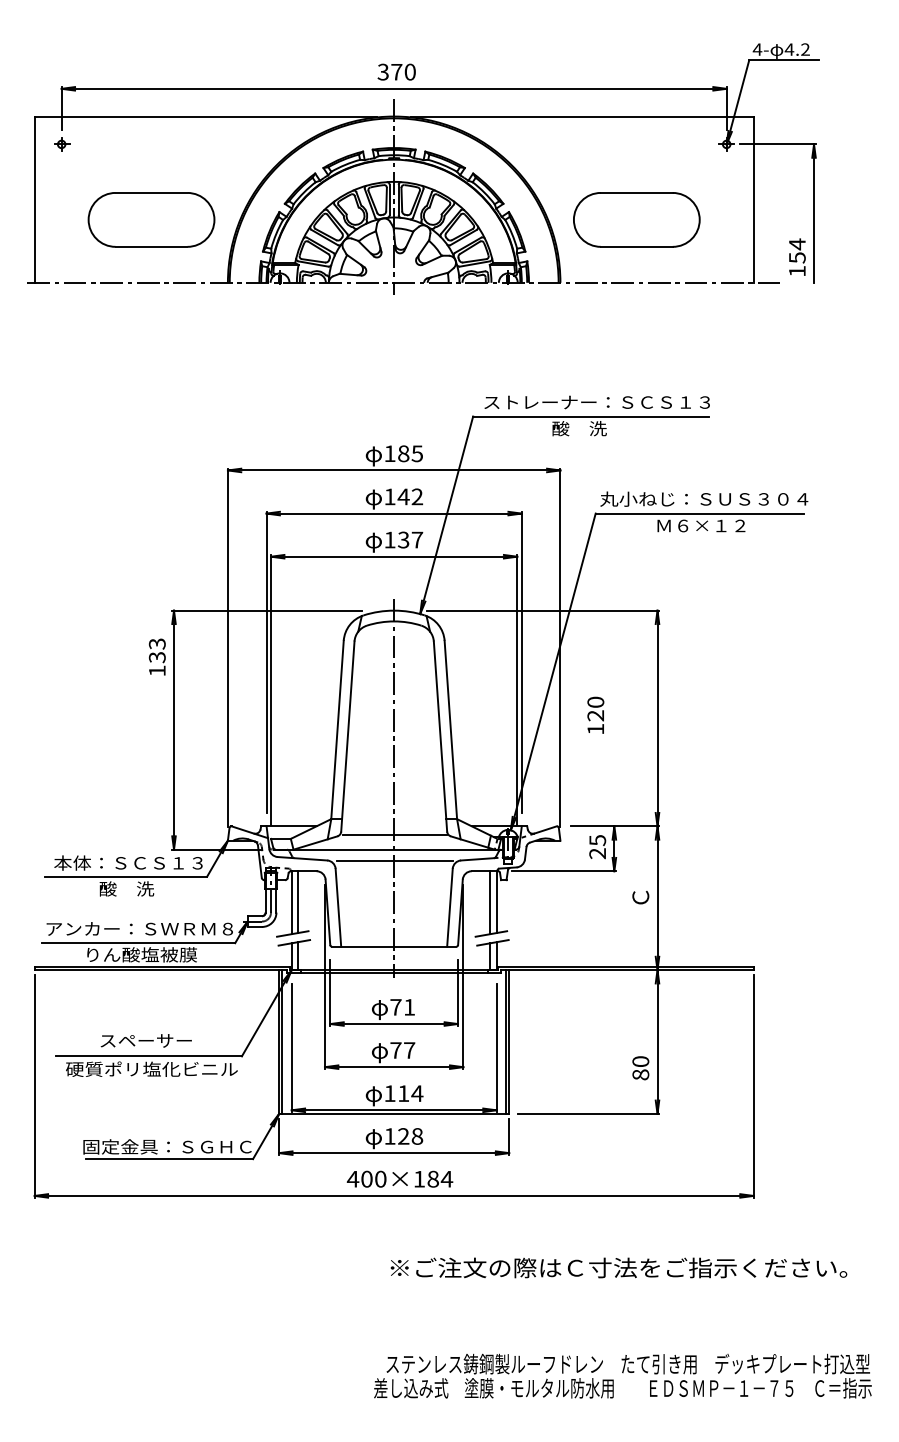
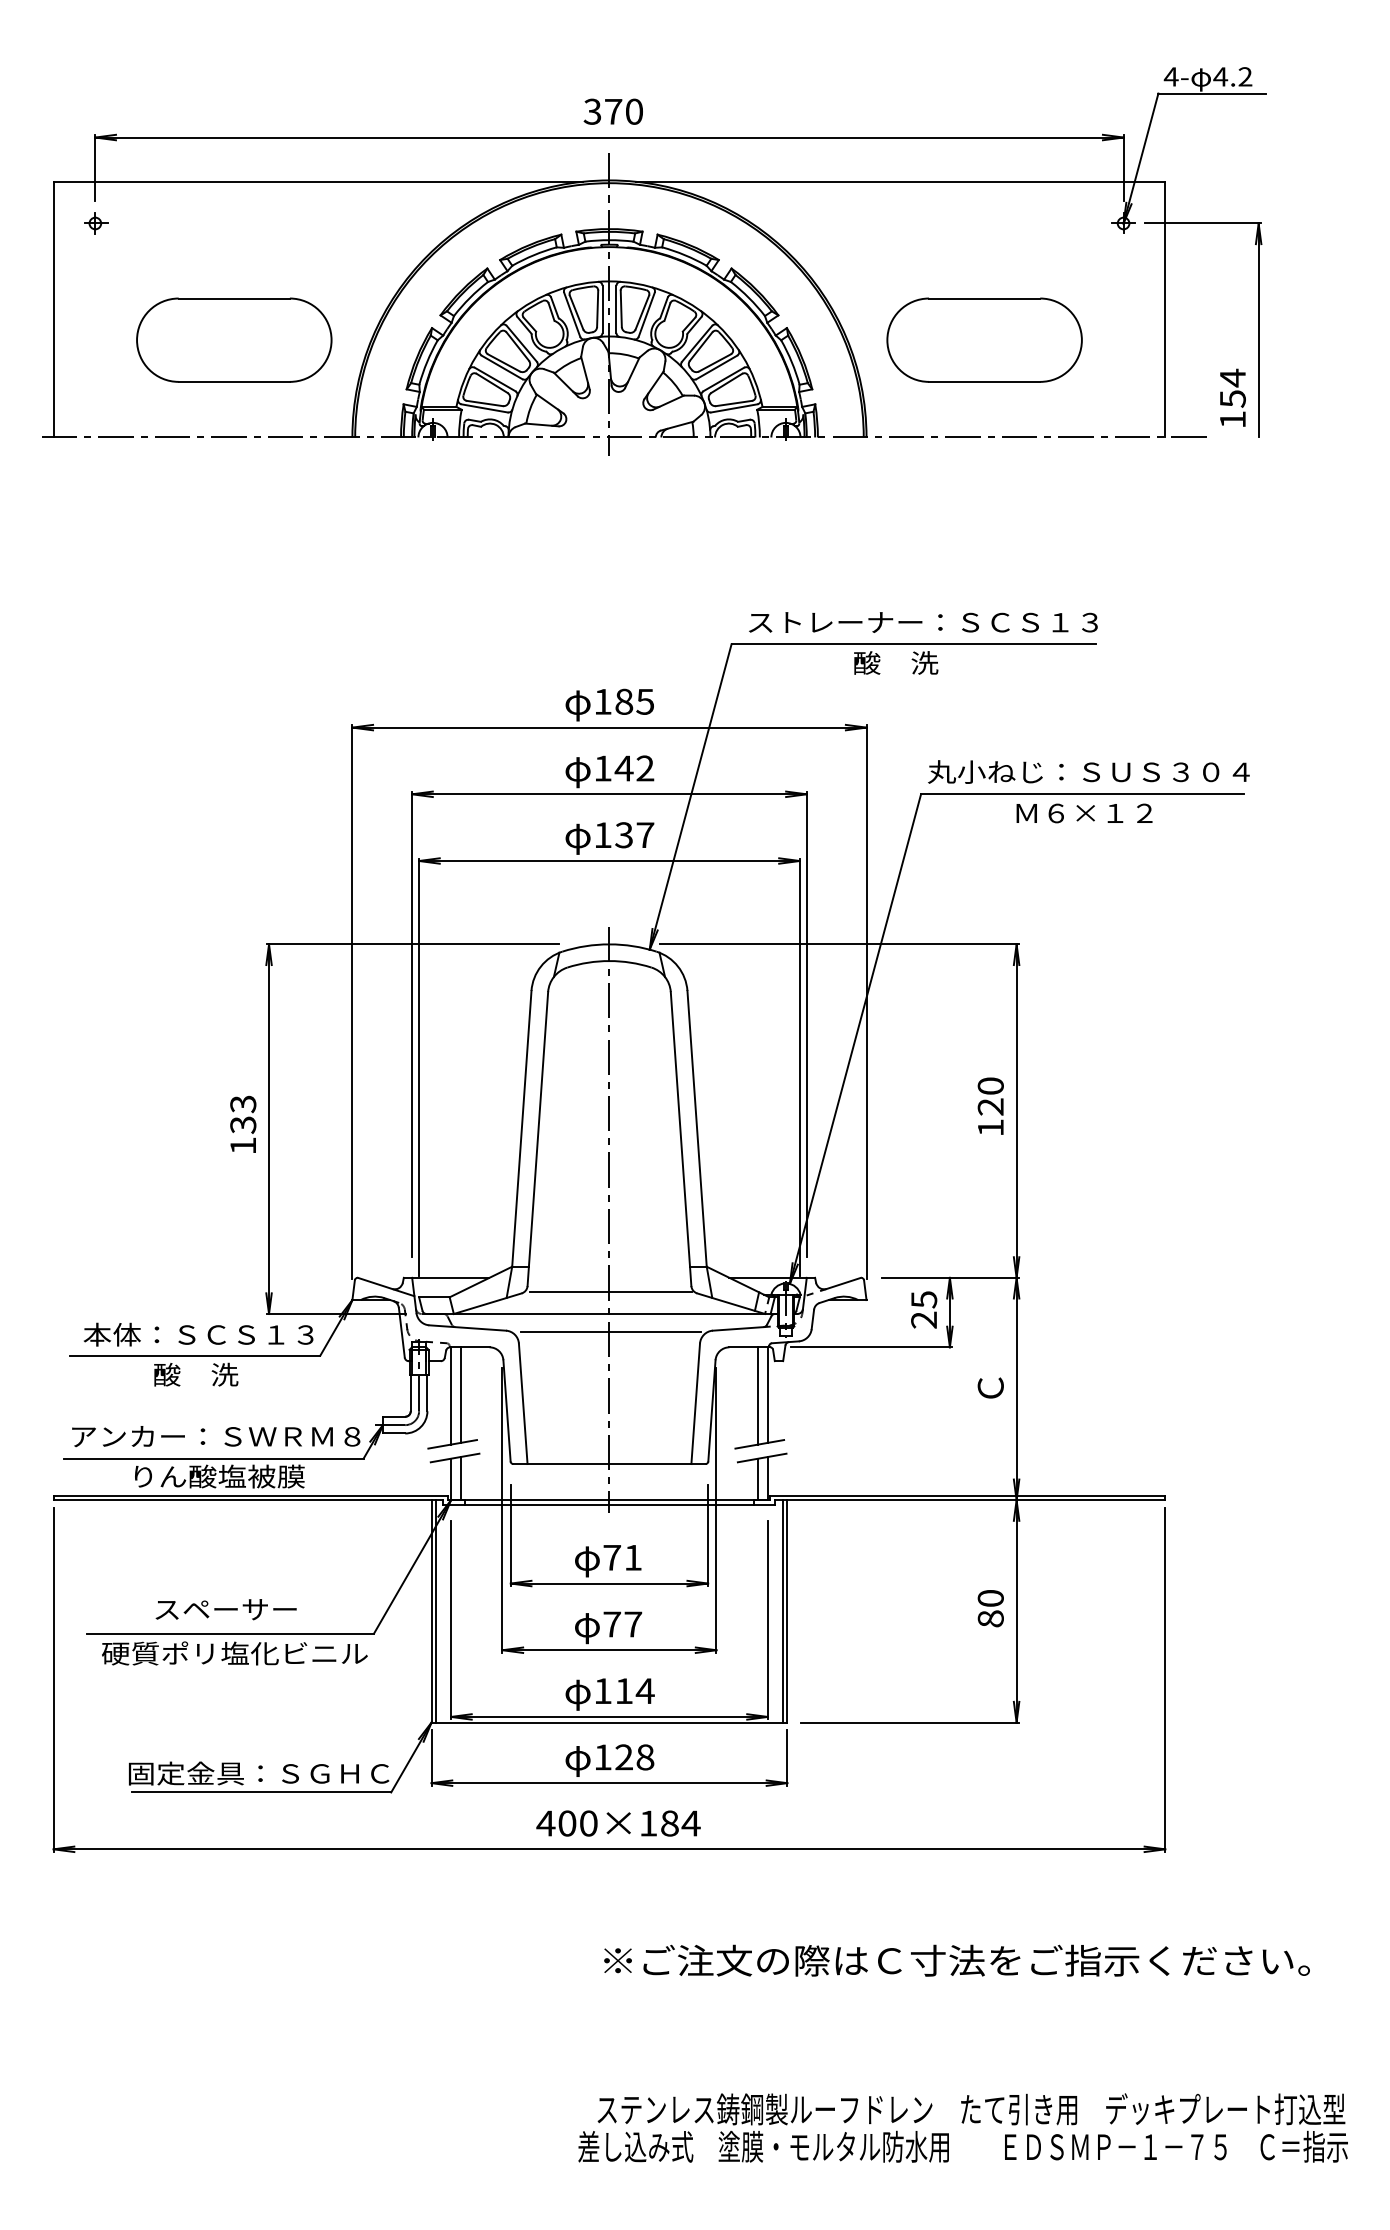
text: (156, 656) -> (241, 1123), moved
text: (595, 714) -> (990, 1104), moved
text: (640, 1068) -> (990, 1609), moved

